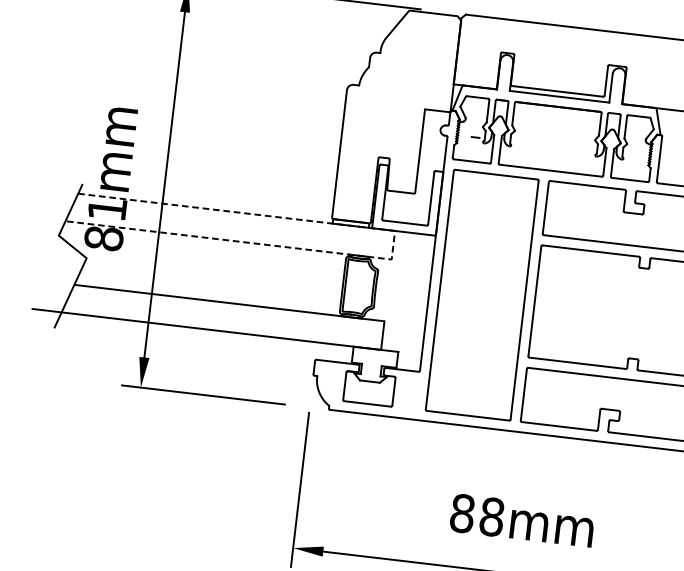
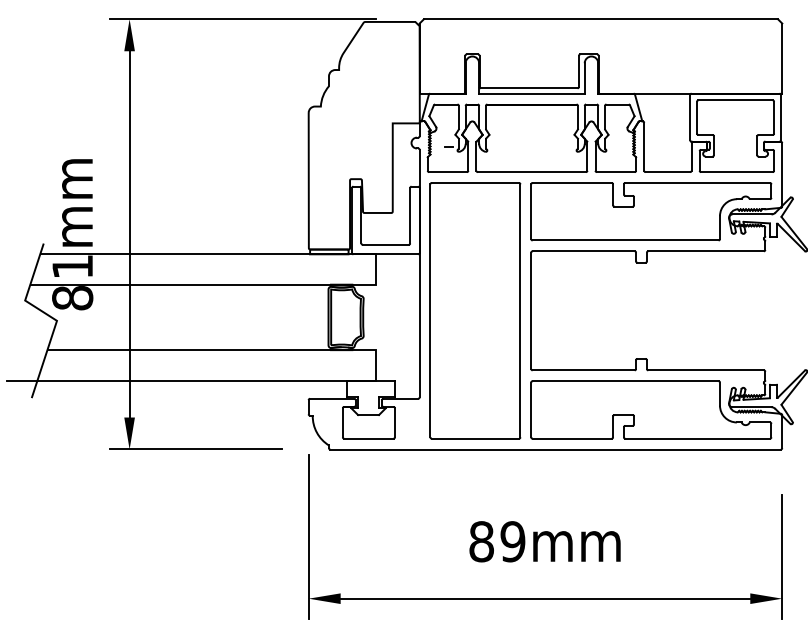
line: (392, 249) -> (376, 274), dashed -> solid
text: (491, 516) -> (512, 541), 88mm -> 89mm

